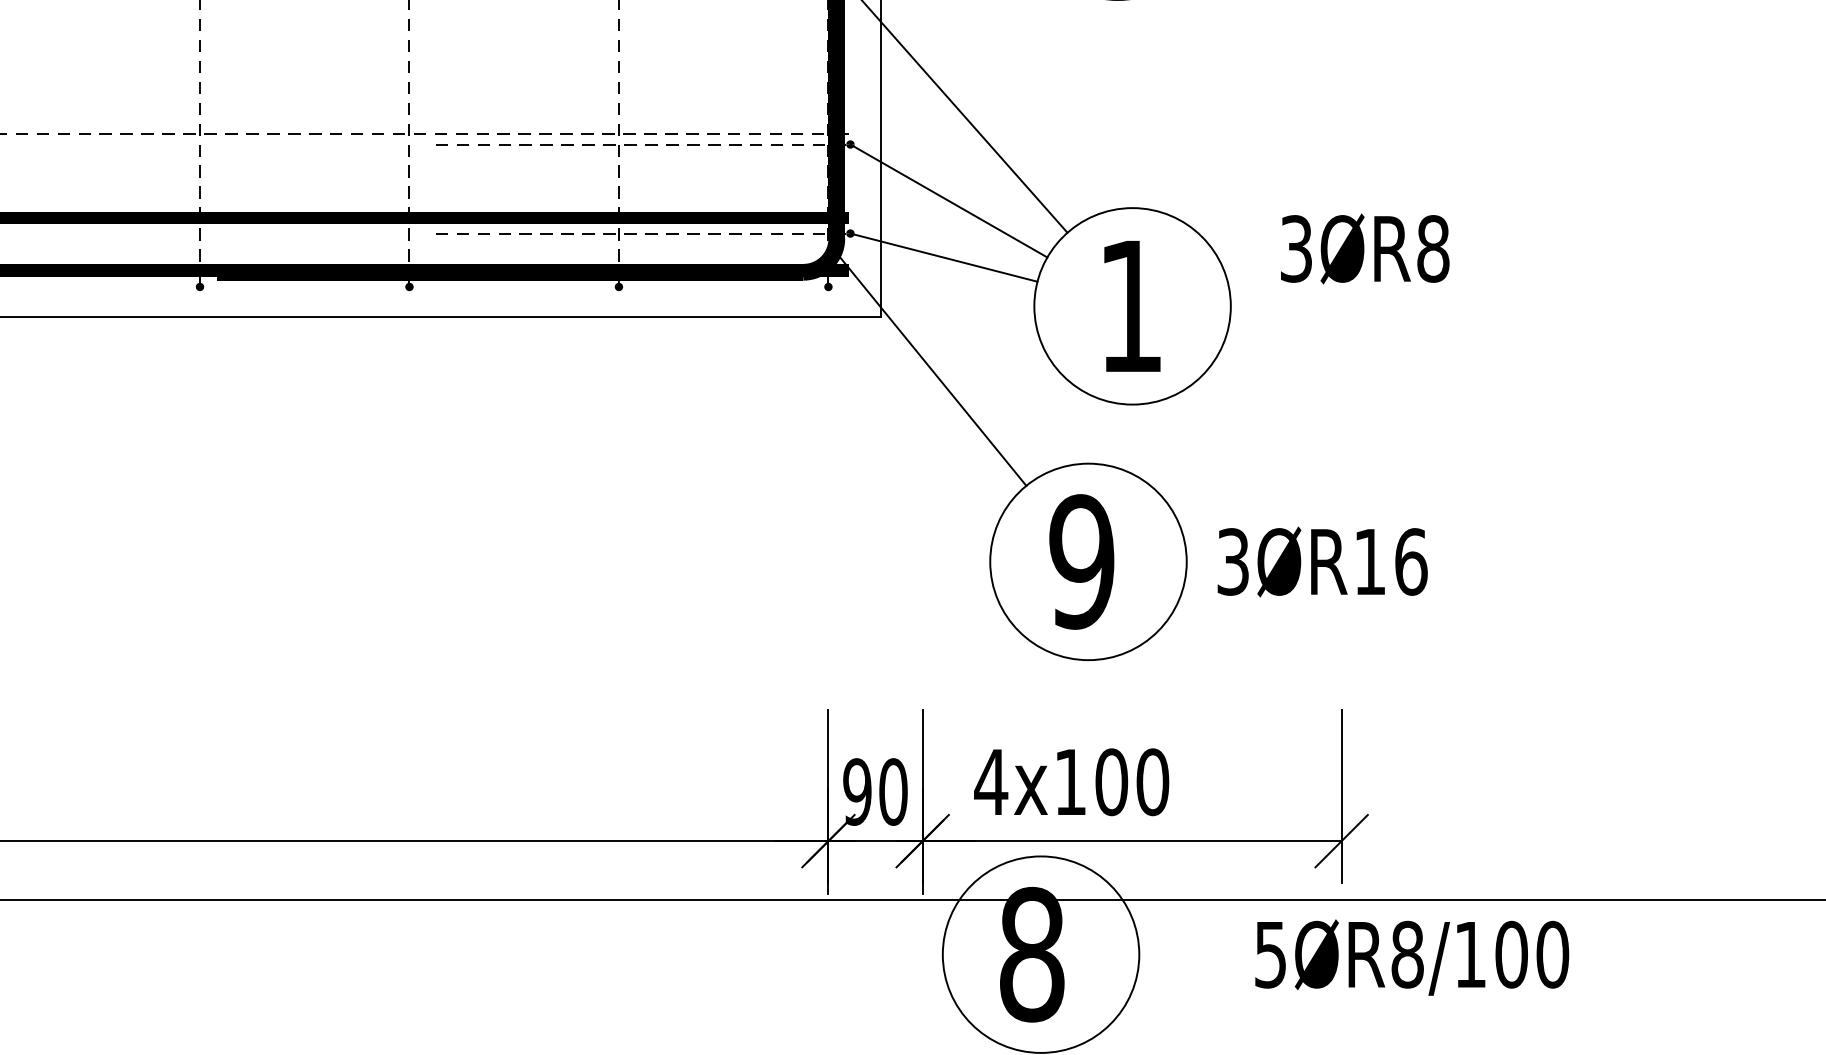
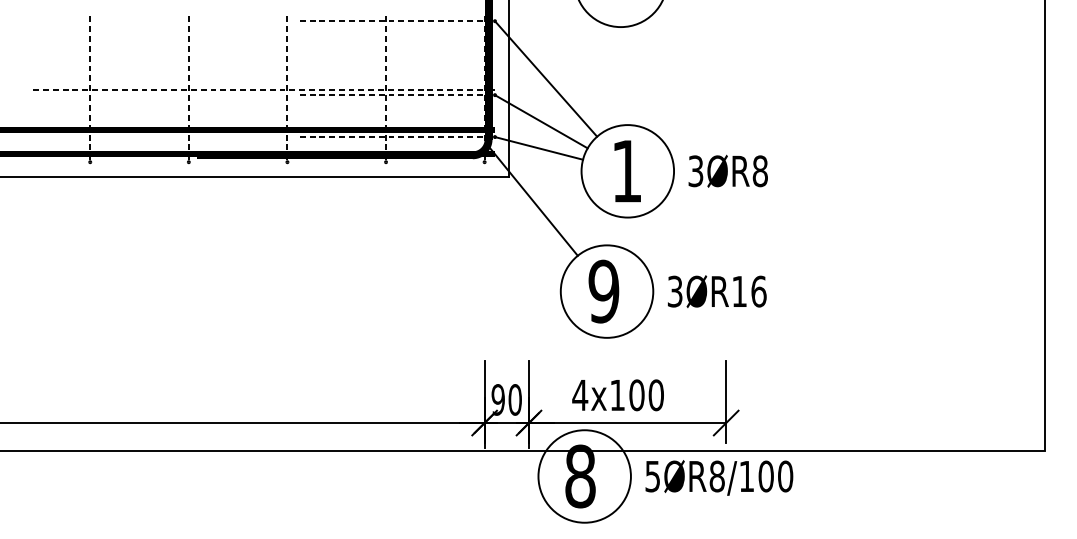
text: (1363, 247) -> (727, 170), moved
text: (1070, 782) -> (617, 395), moved
text: (1412, 956) -> (719, 477), moved

